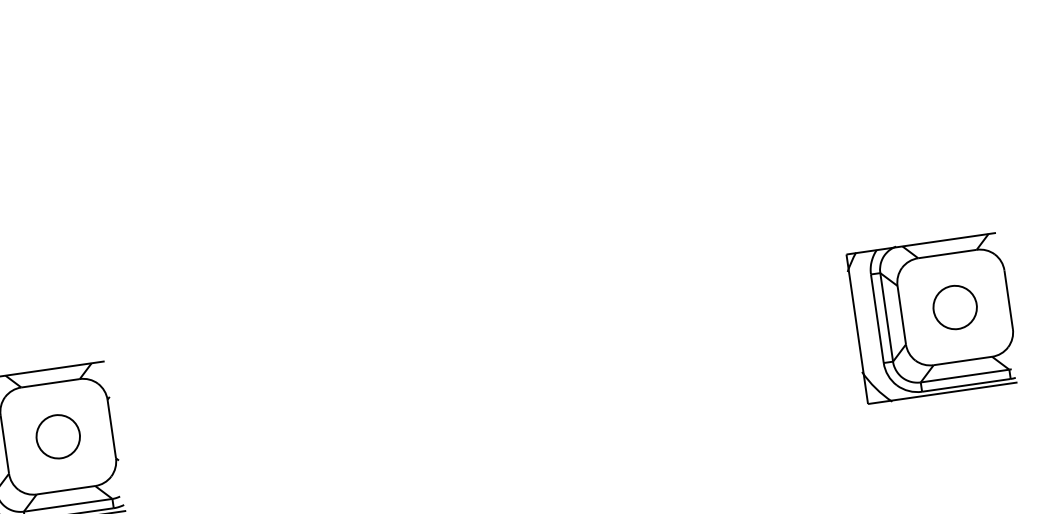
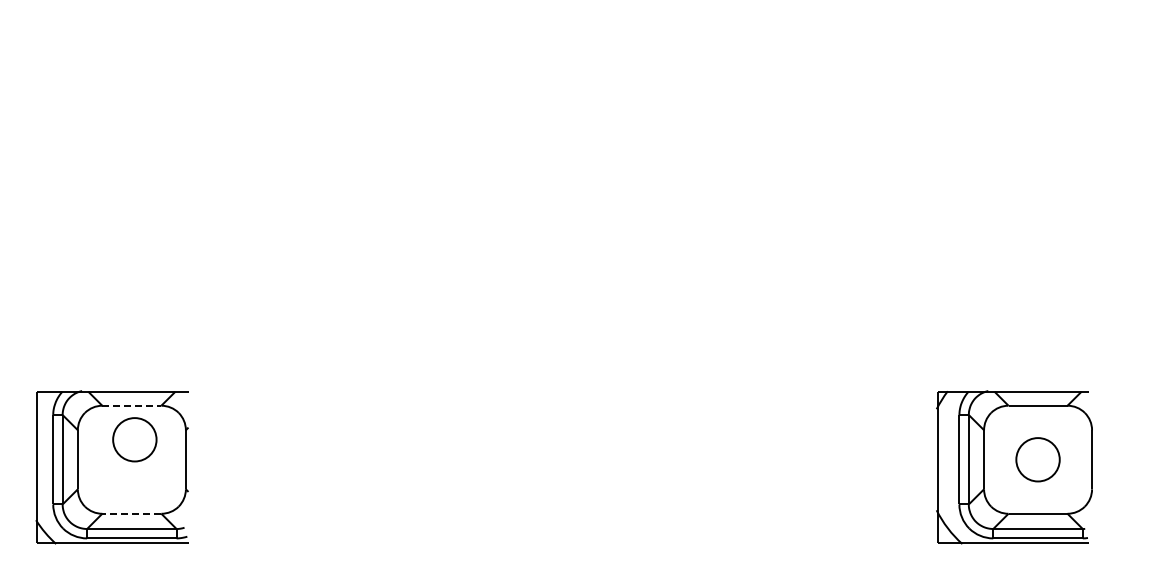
line: (50, 383) -> (131, 405), solid -> dashed
part: (57, 436) -> (134, 439), moved
line: (65, 490) -> (131, 513), solid -> dashed

